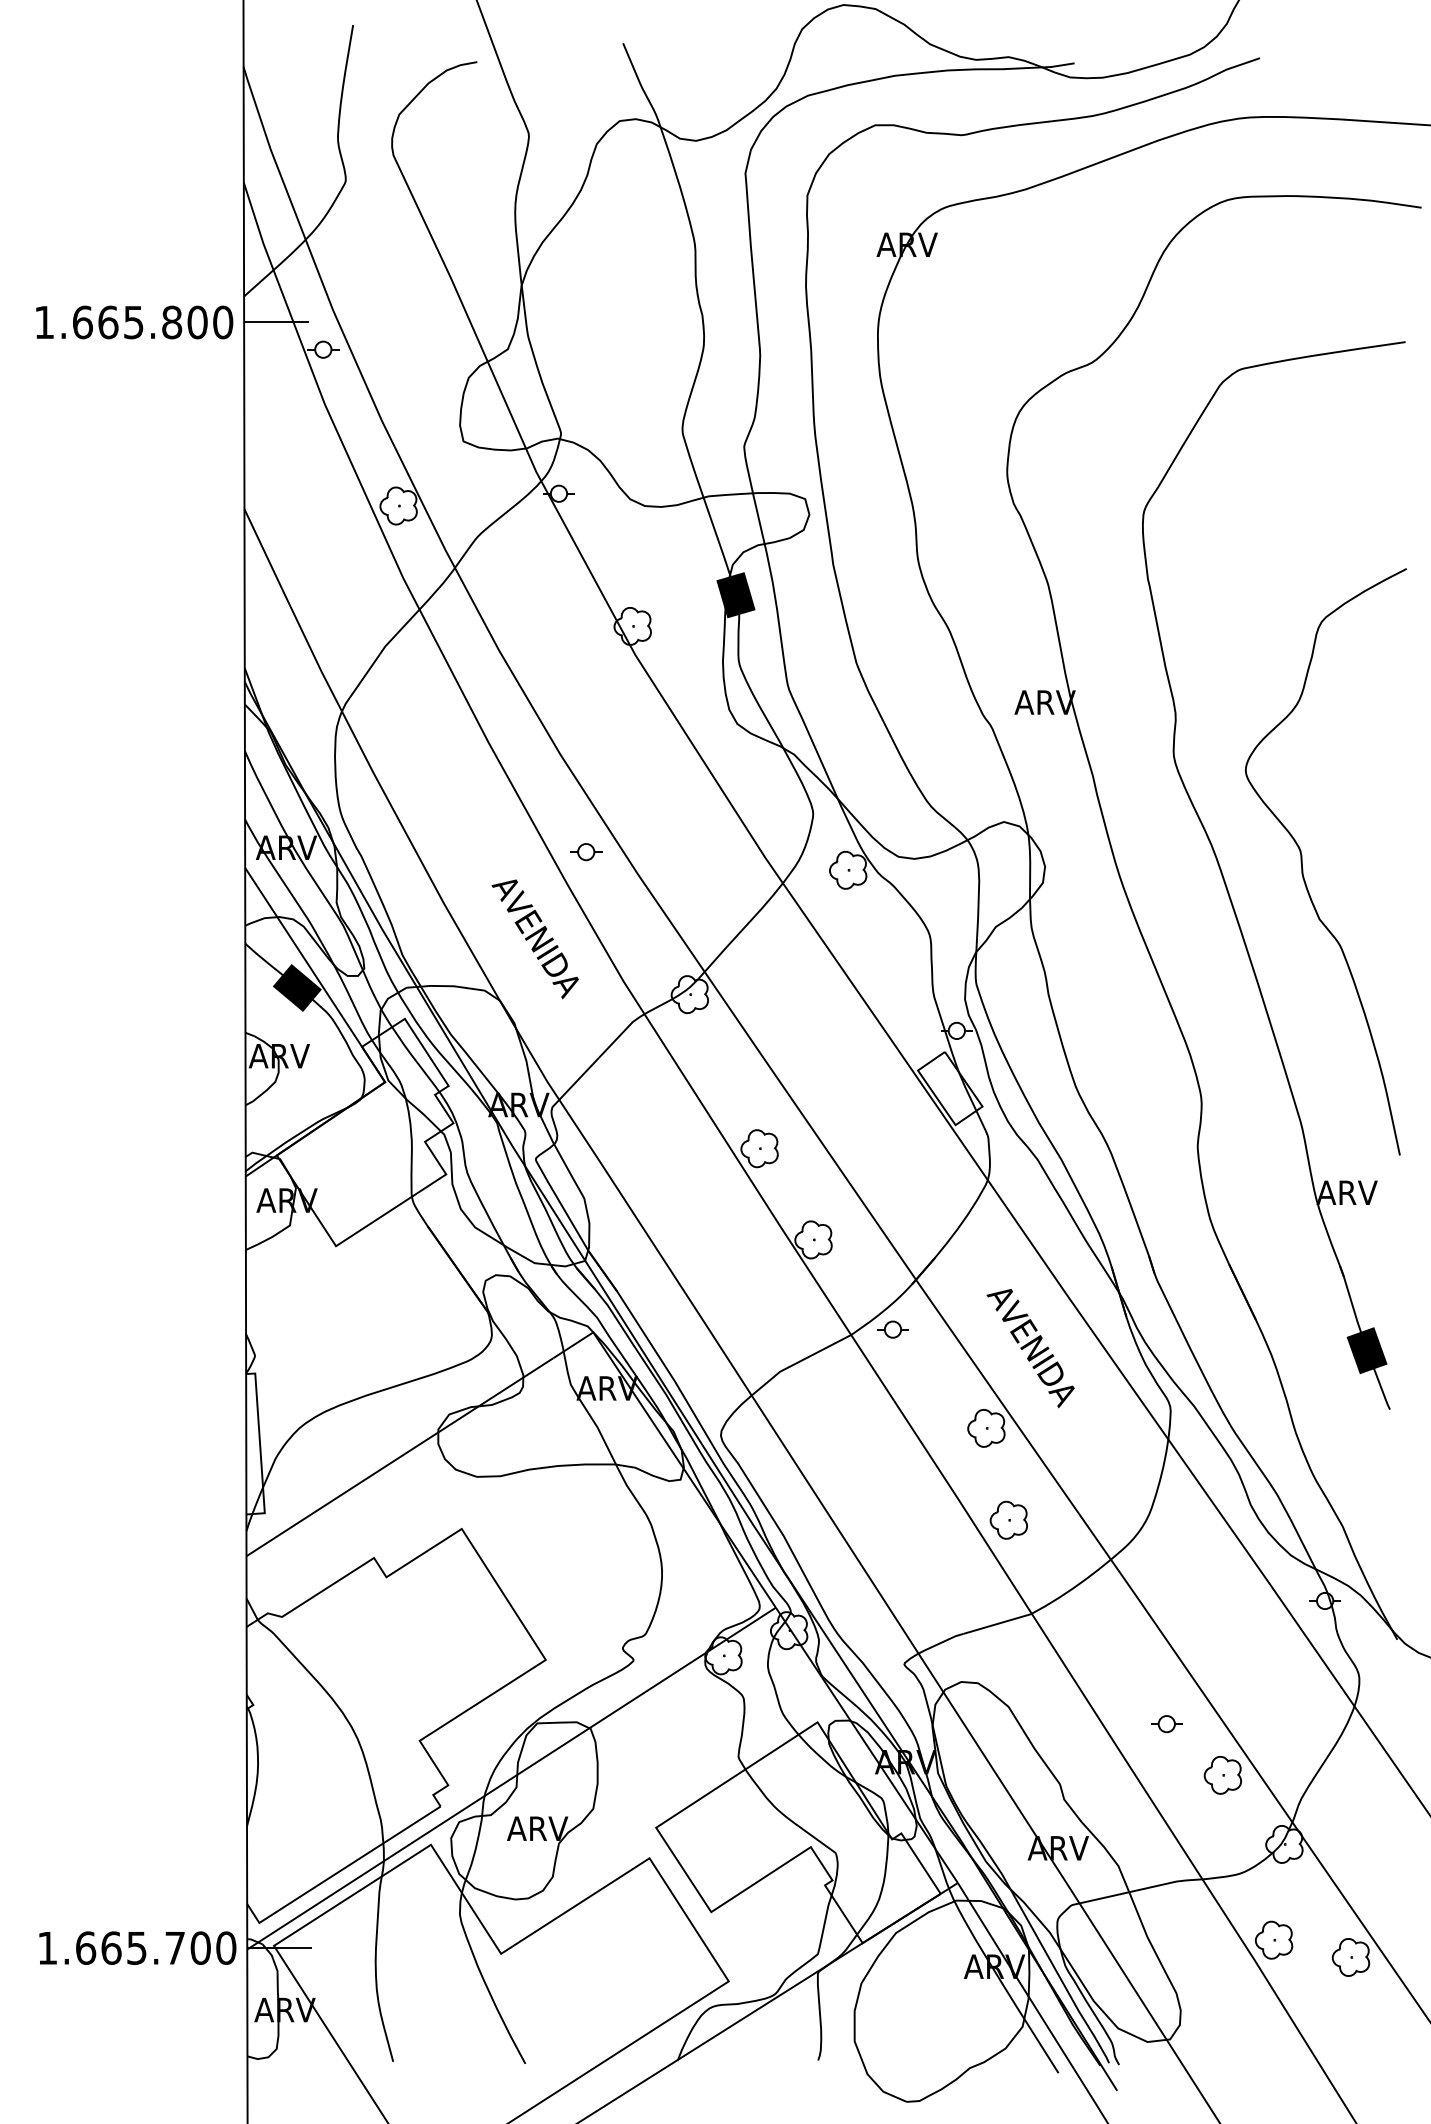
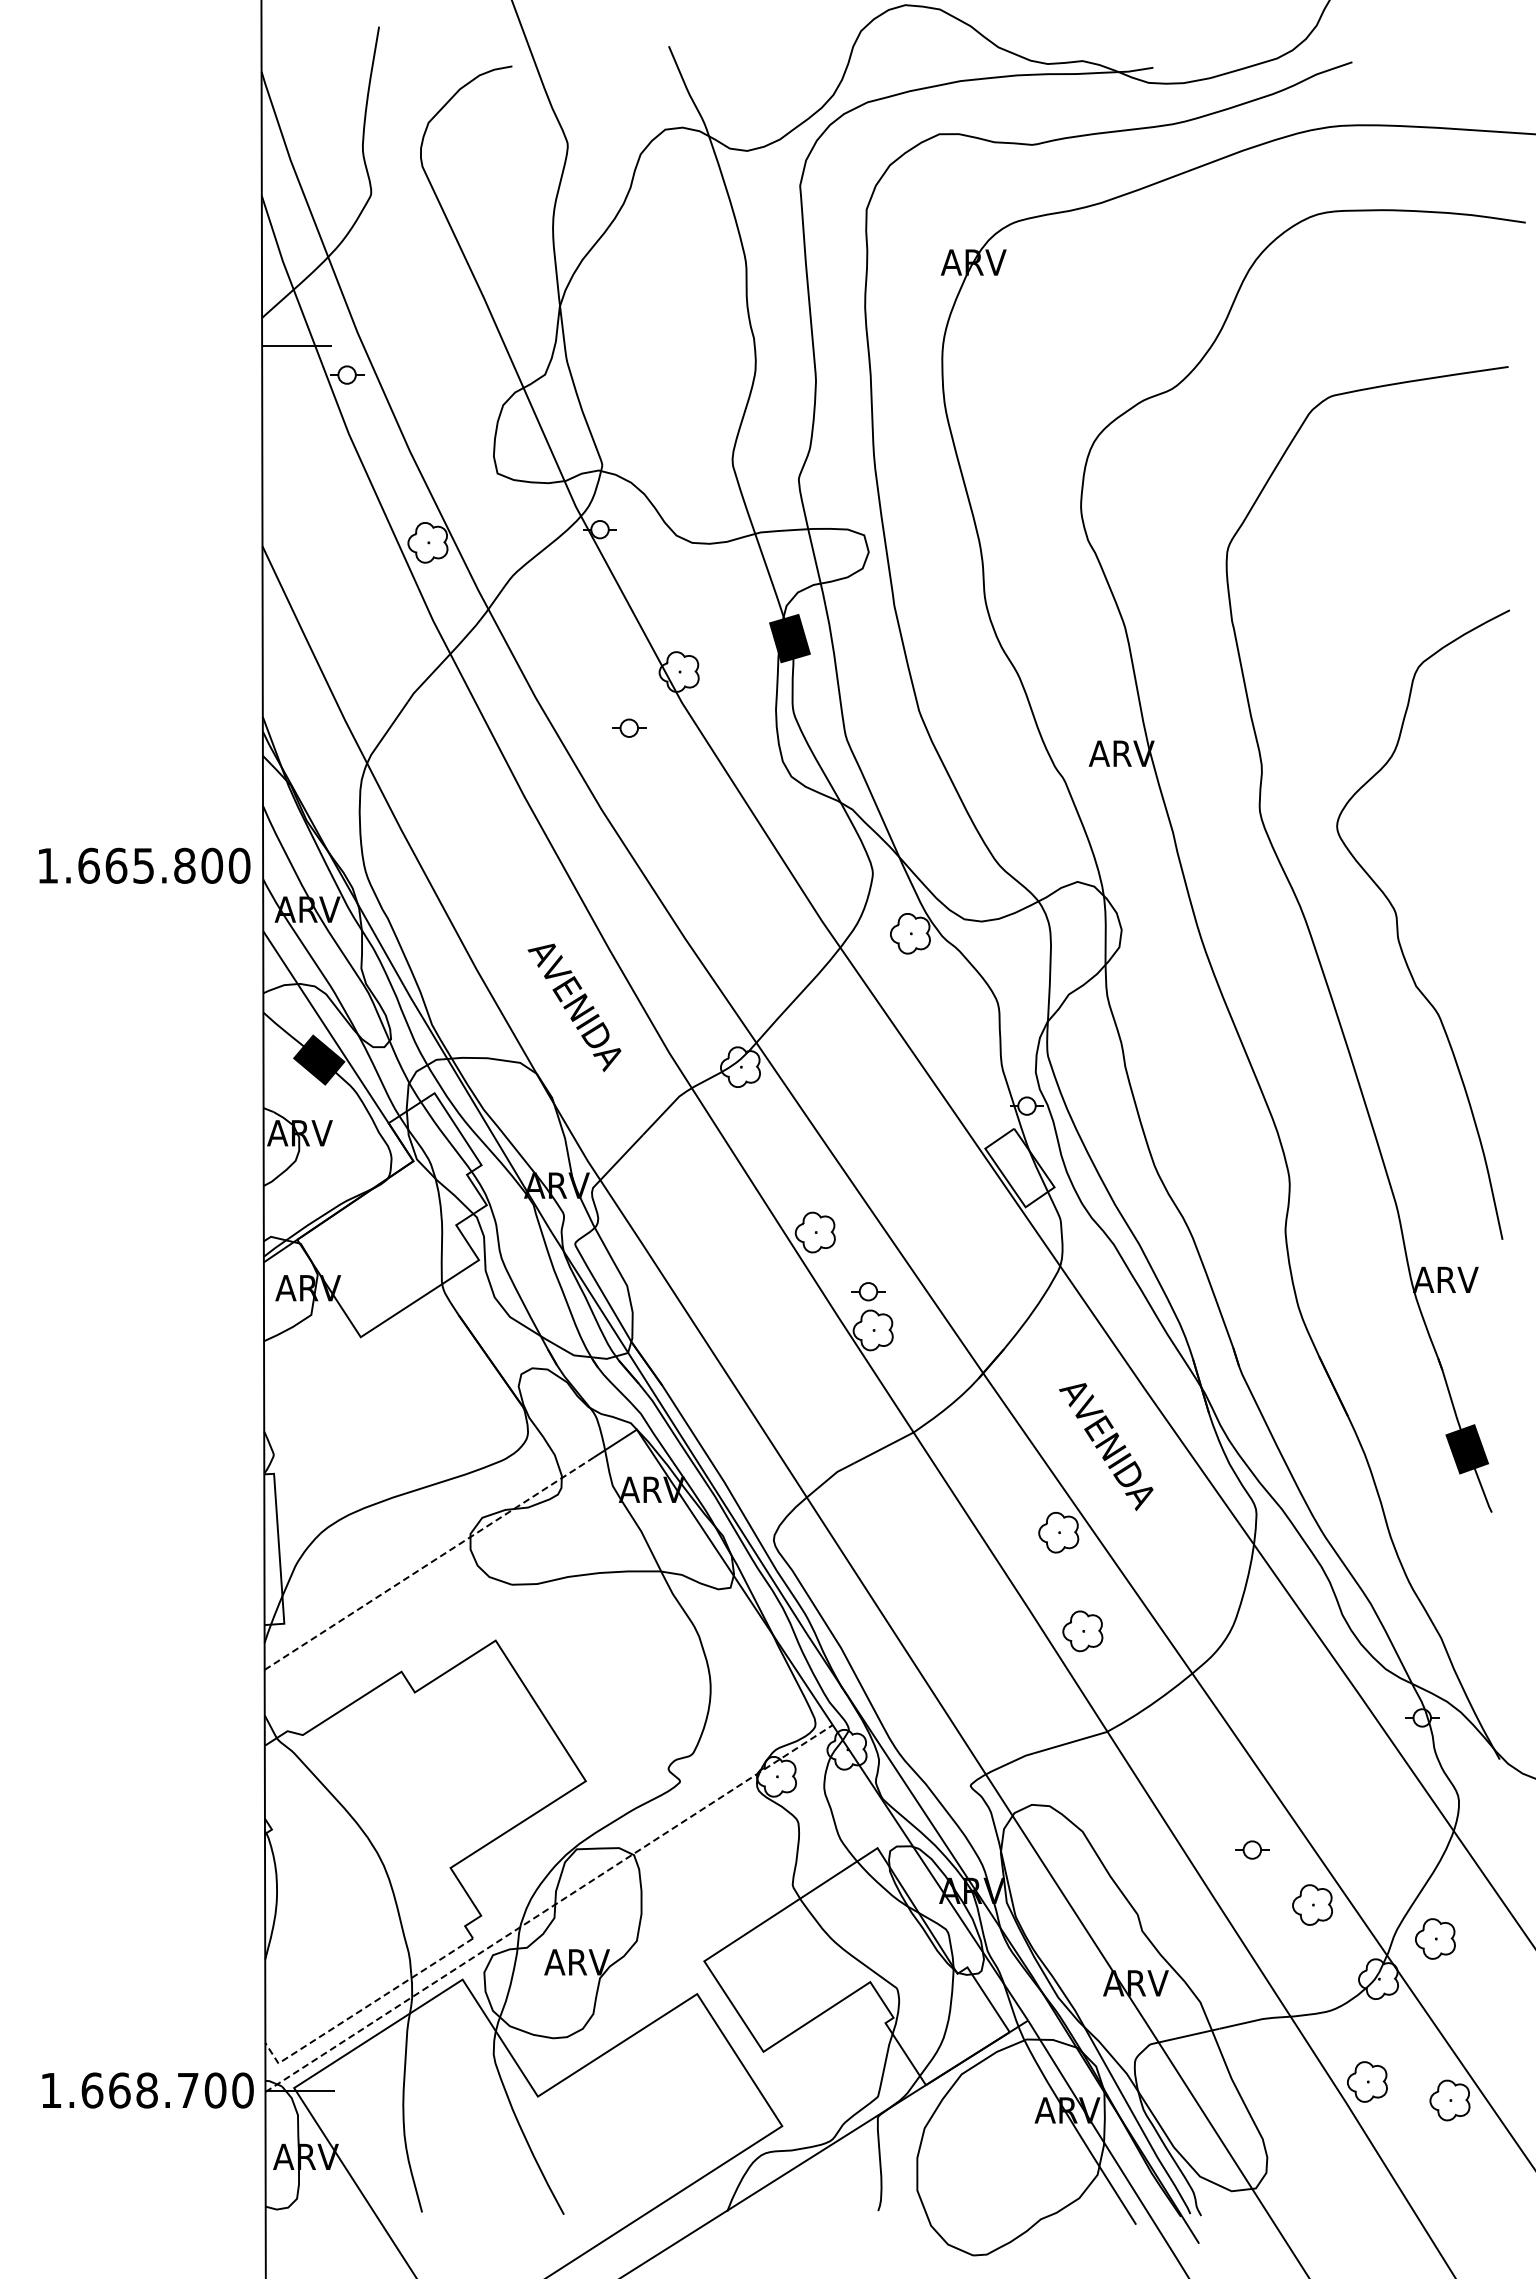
text: (134, 322) -> (144, 865), moved
part: (586, 851) -> (629, 727), moved
part: (893, 1329) -> (868, 1291), moved
line: (400, 1457) -> (429, 1563), solid -> dashed
line: (511, 1778) -> (549, 1908), solid -> dashed
part: (1337, 1806) -> (1435, 1938), added
line: (339, 1871) -> (364, 2008), solid -> dashed
text: (136, 1948) -> (146, 2090), 1.665.700 -> 1.668.700

